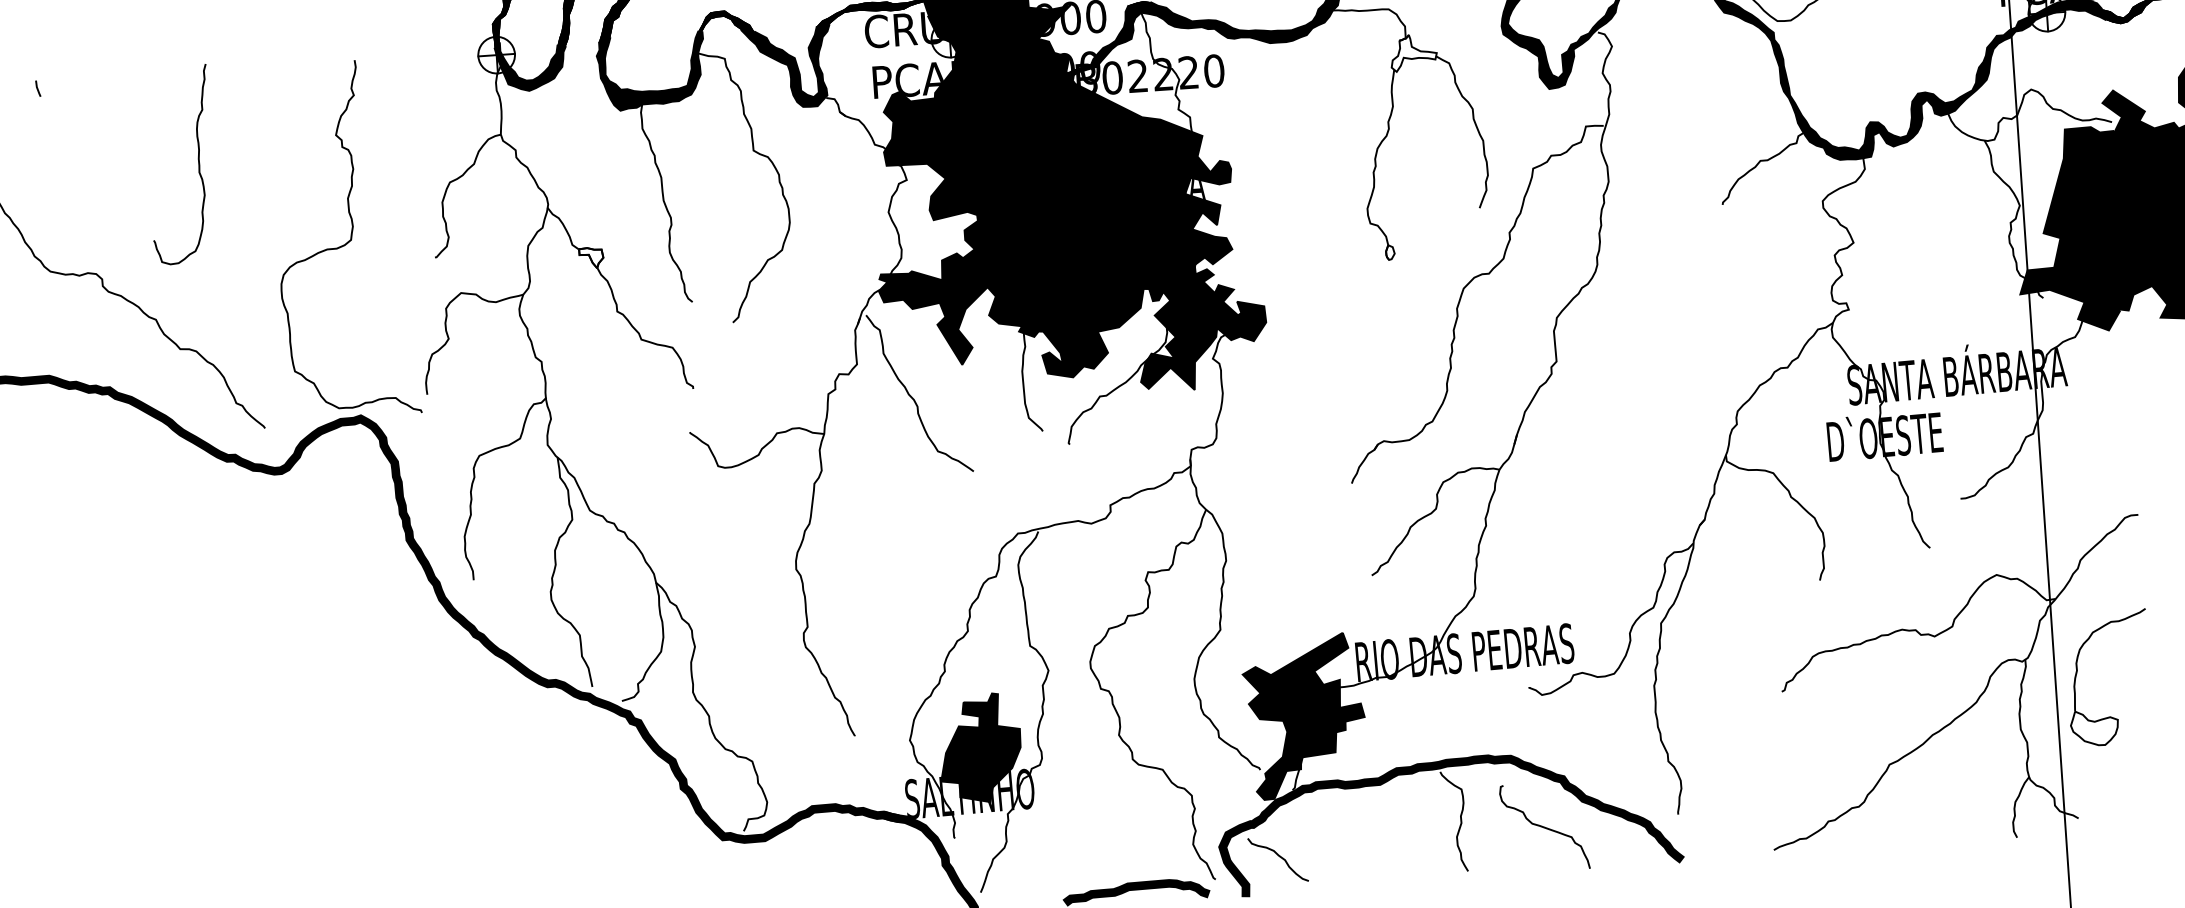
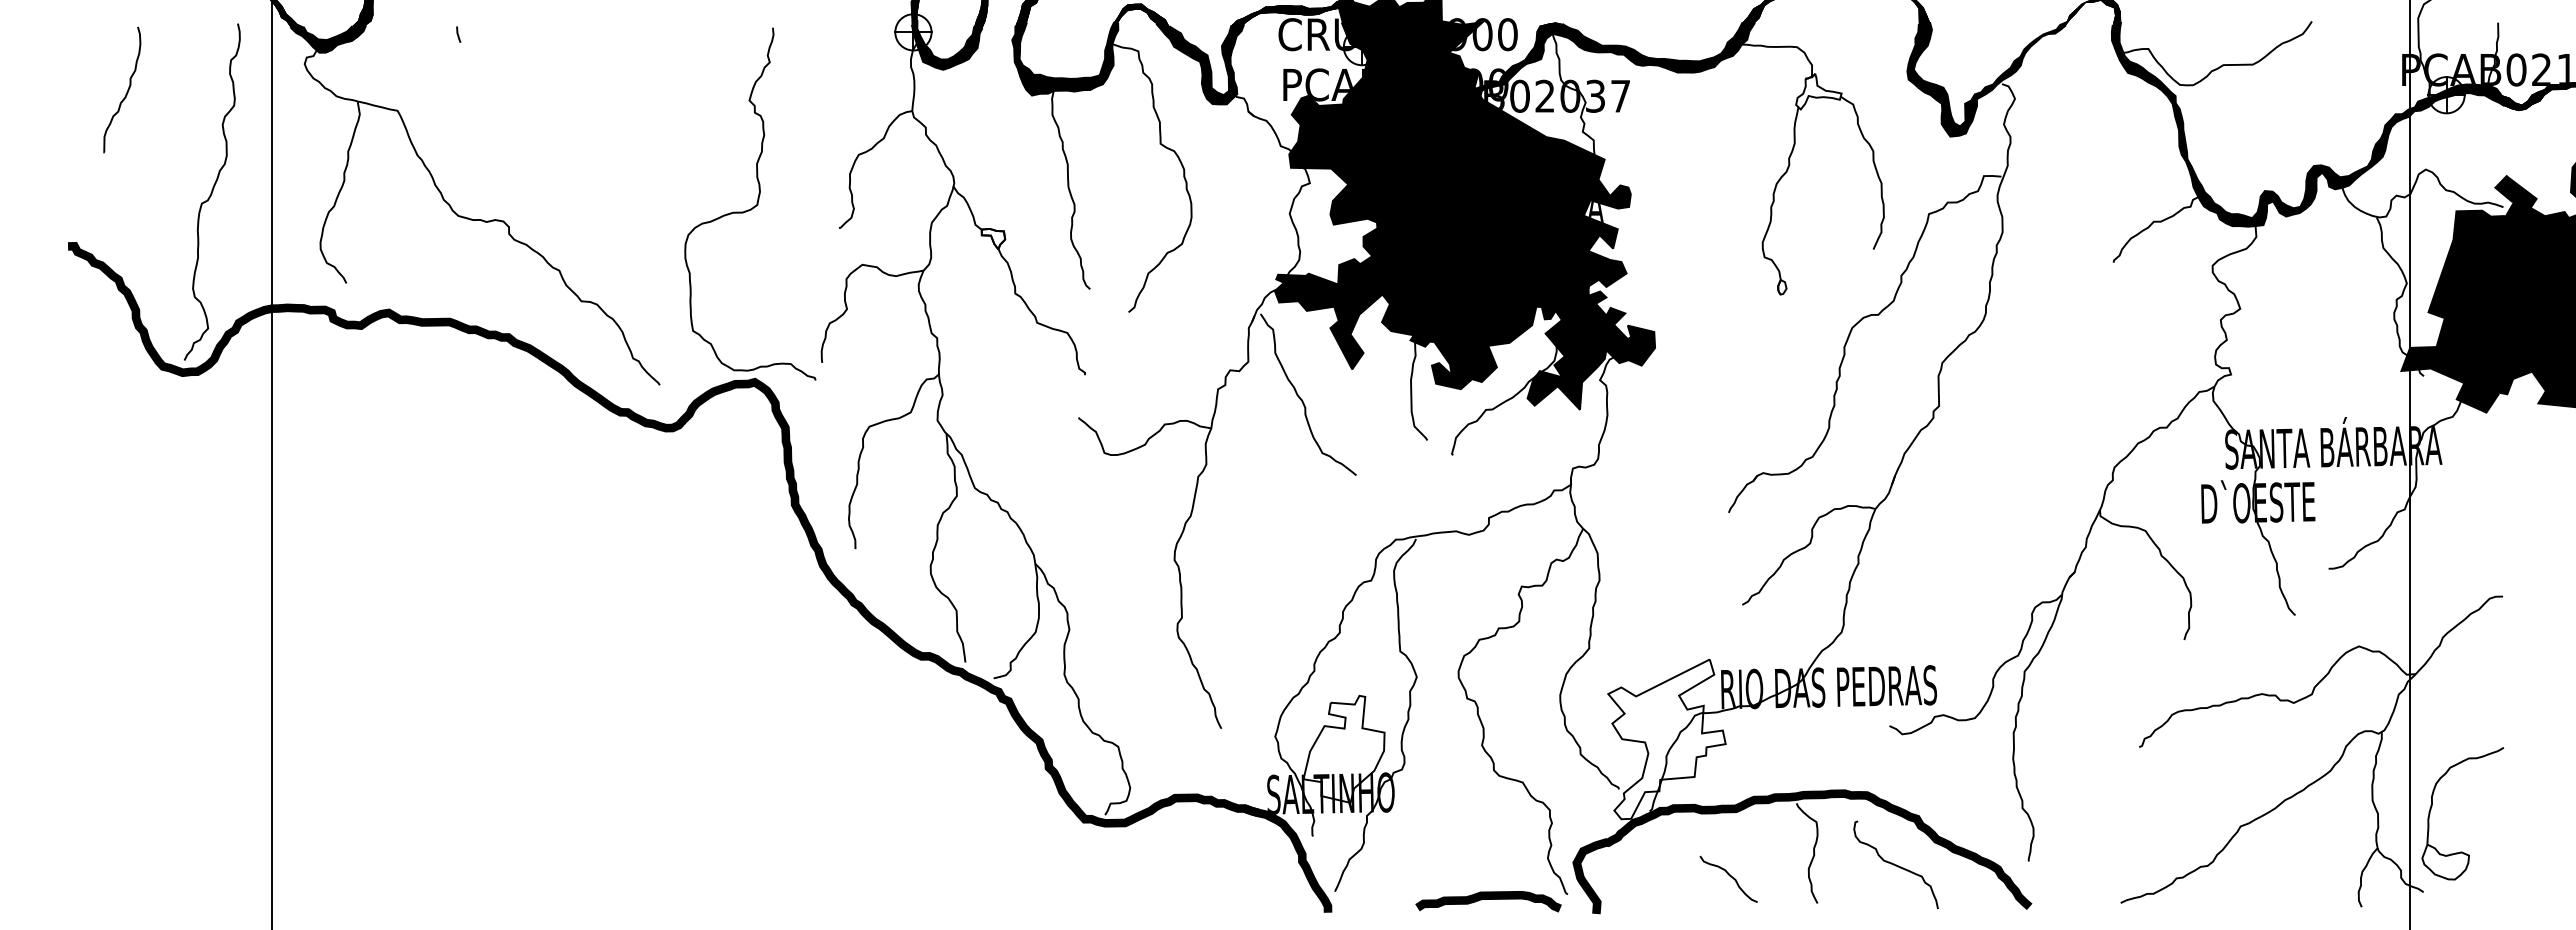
text: (1188, 71) -> (1595, 95), PCAB02220 -> PCAB02037
curve: (198, 163) -> (611, 119), removed
part: (2077, 672) -> (2432, 806), moved
fill: (1304, 716) -> (1666, 739), removed
fill: (979, 747) -> (1343, 748), removed
curve: (1279, 857) -> (1730, 877), moved

